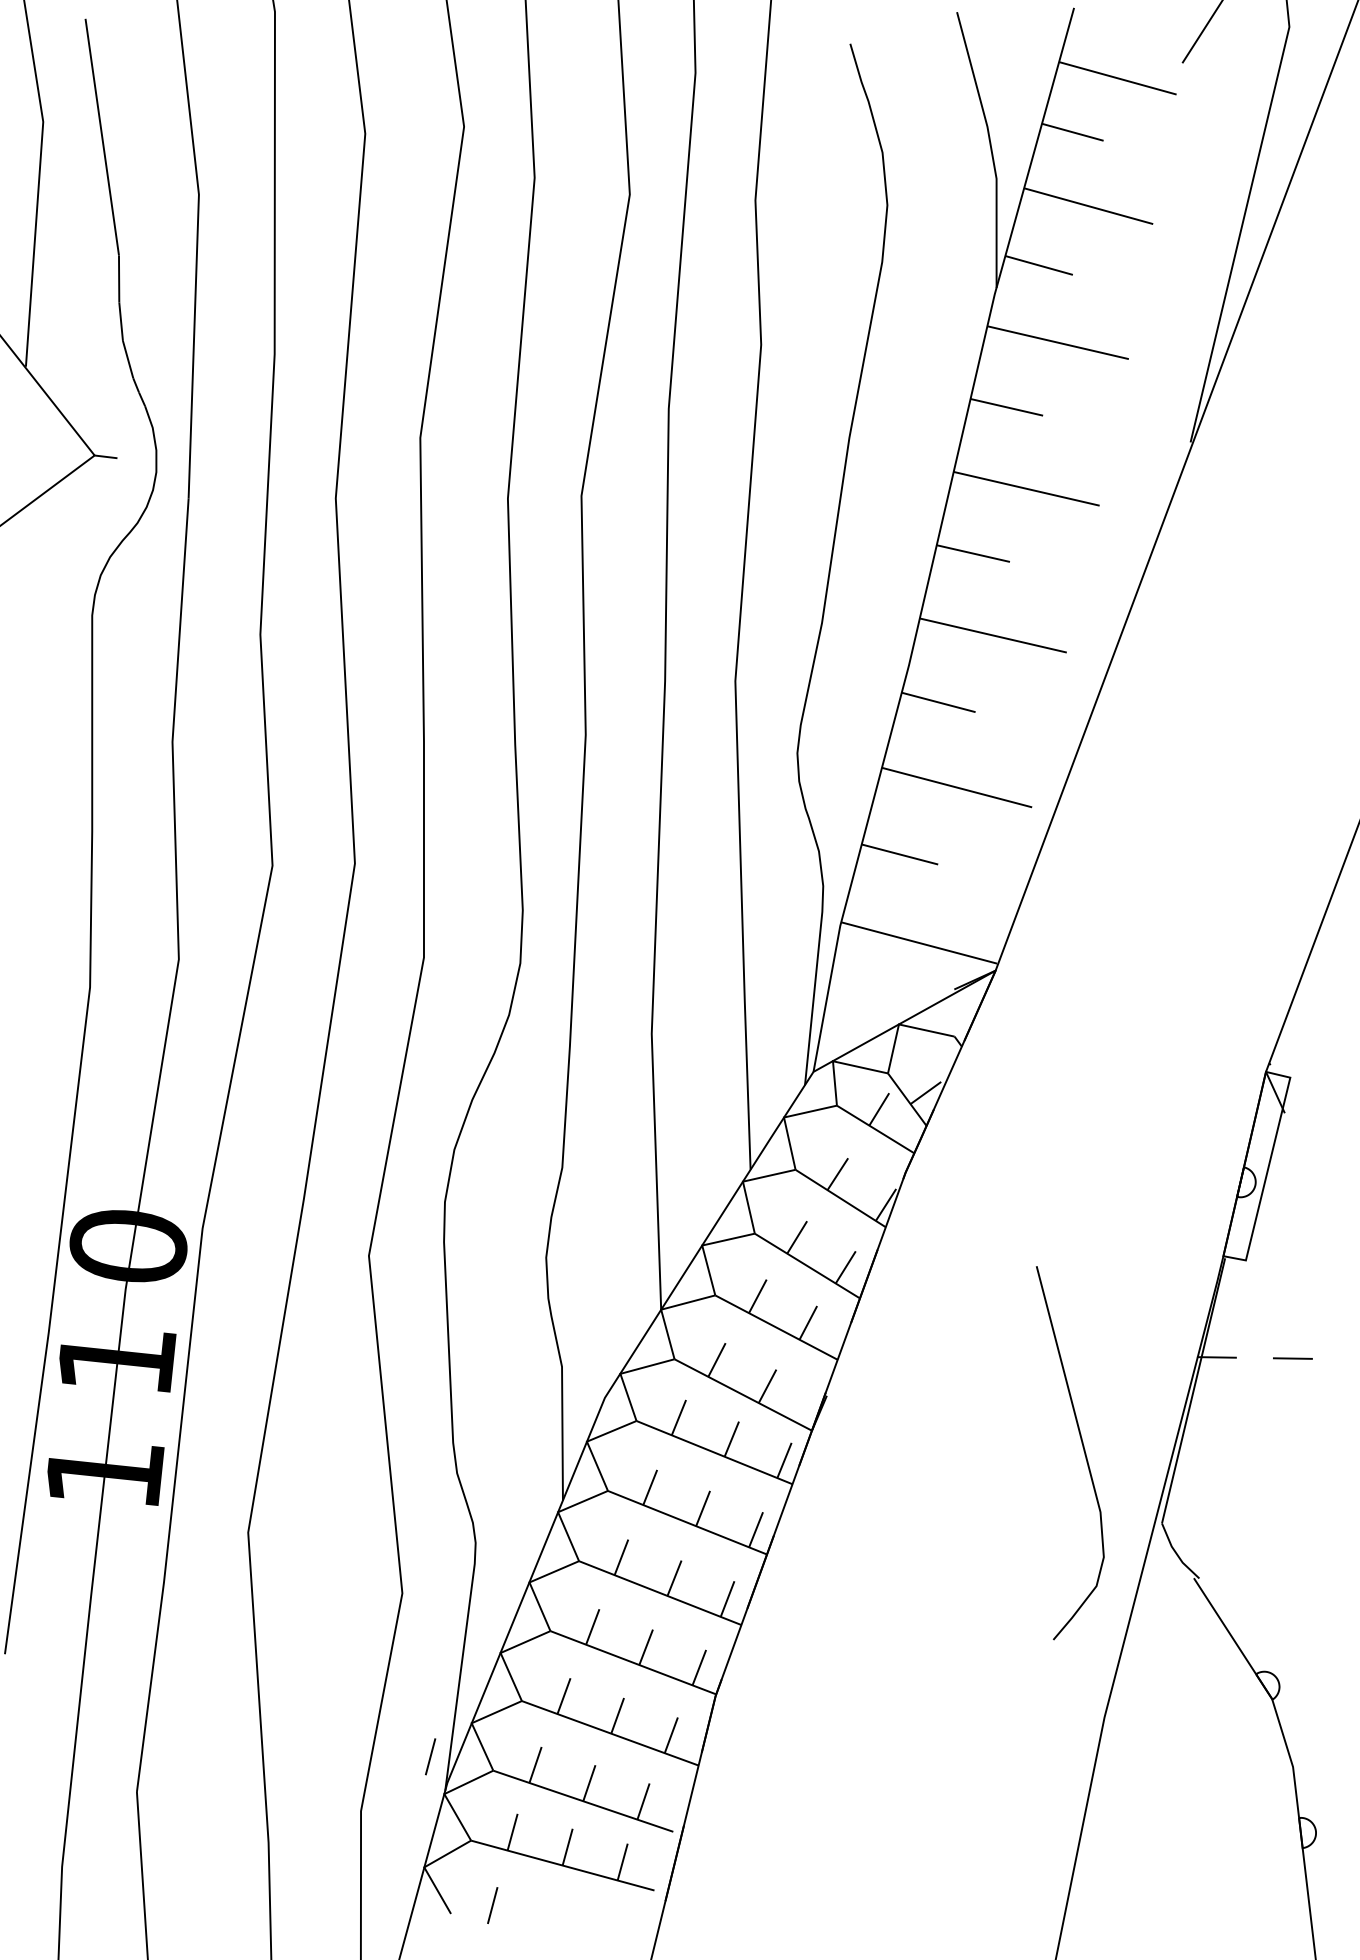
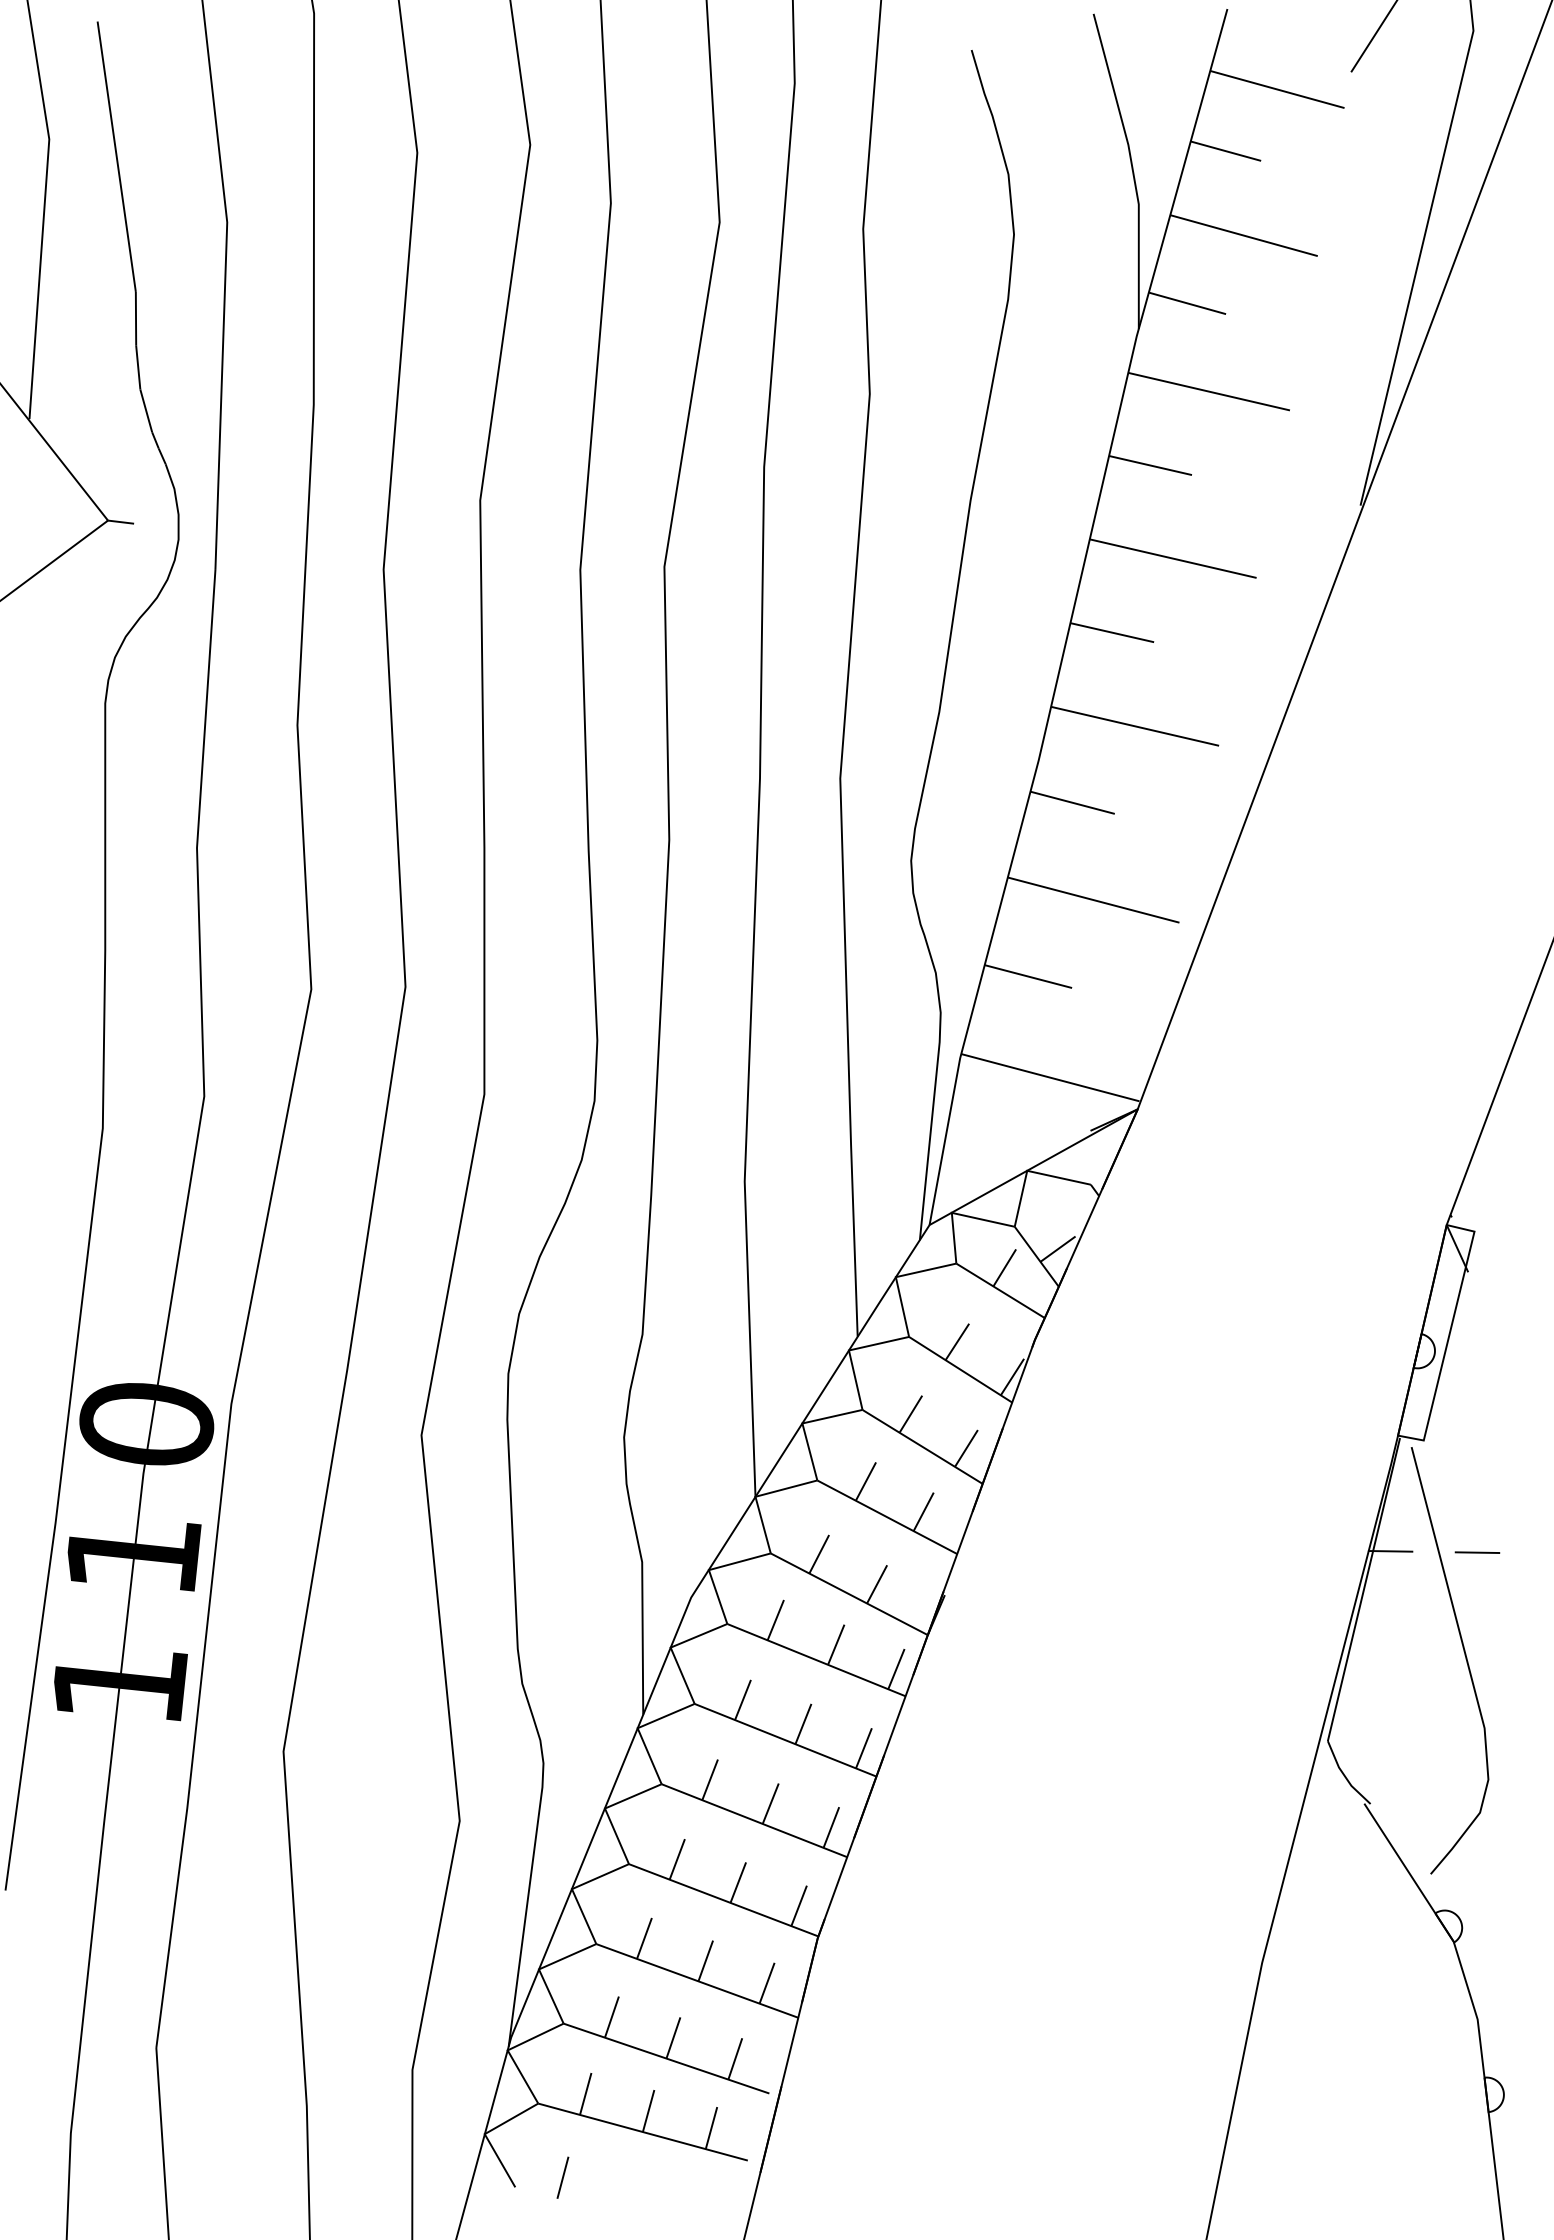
curve: (1082, 1448) -> (1464, 1655), moved
line: (430, 1756) -> (491, 2007), removed

